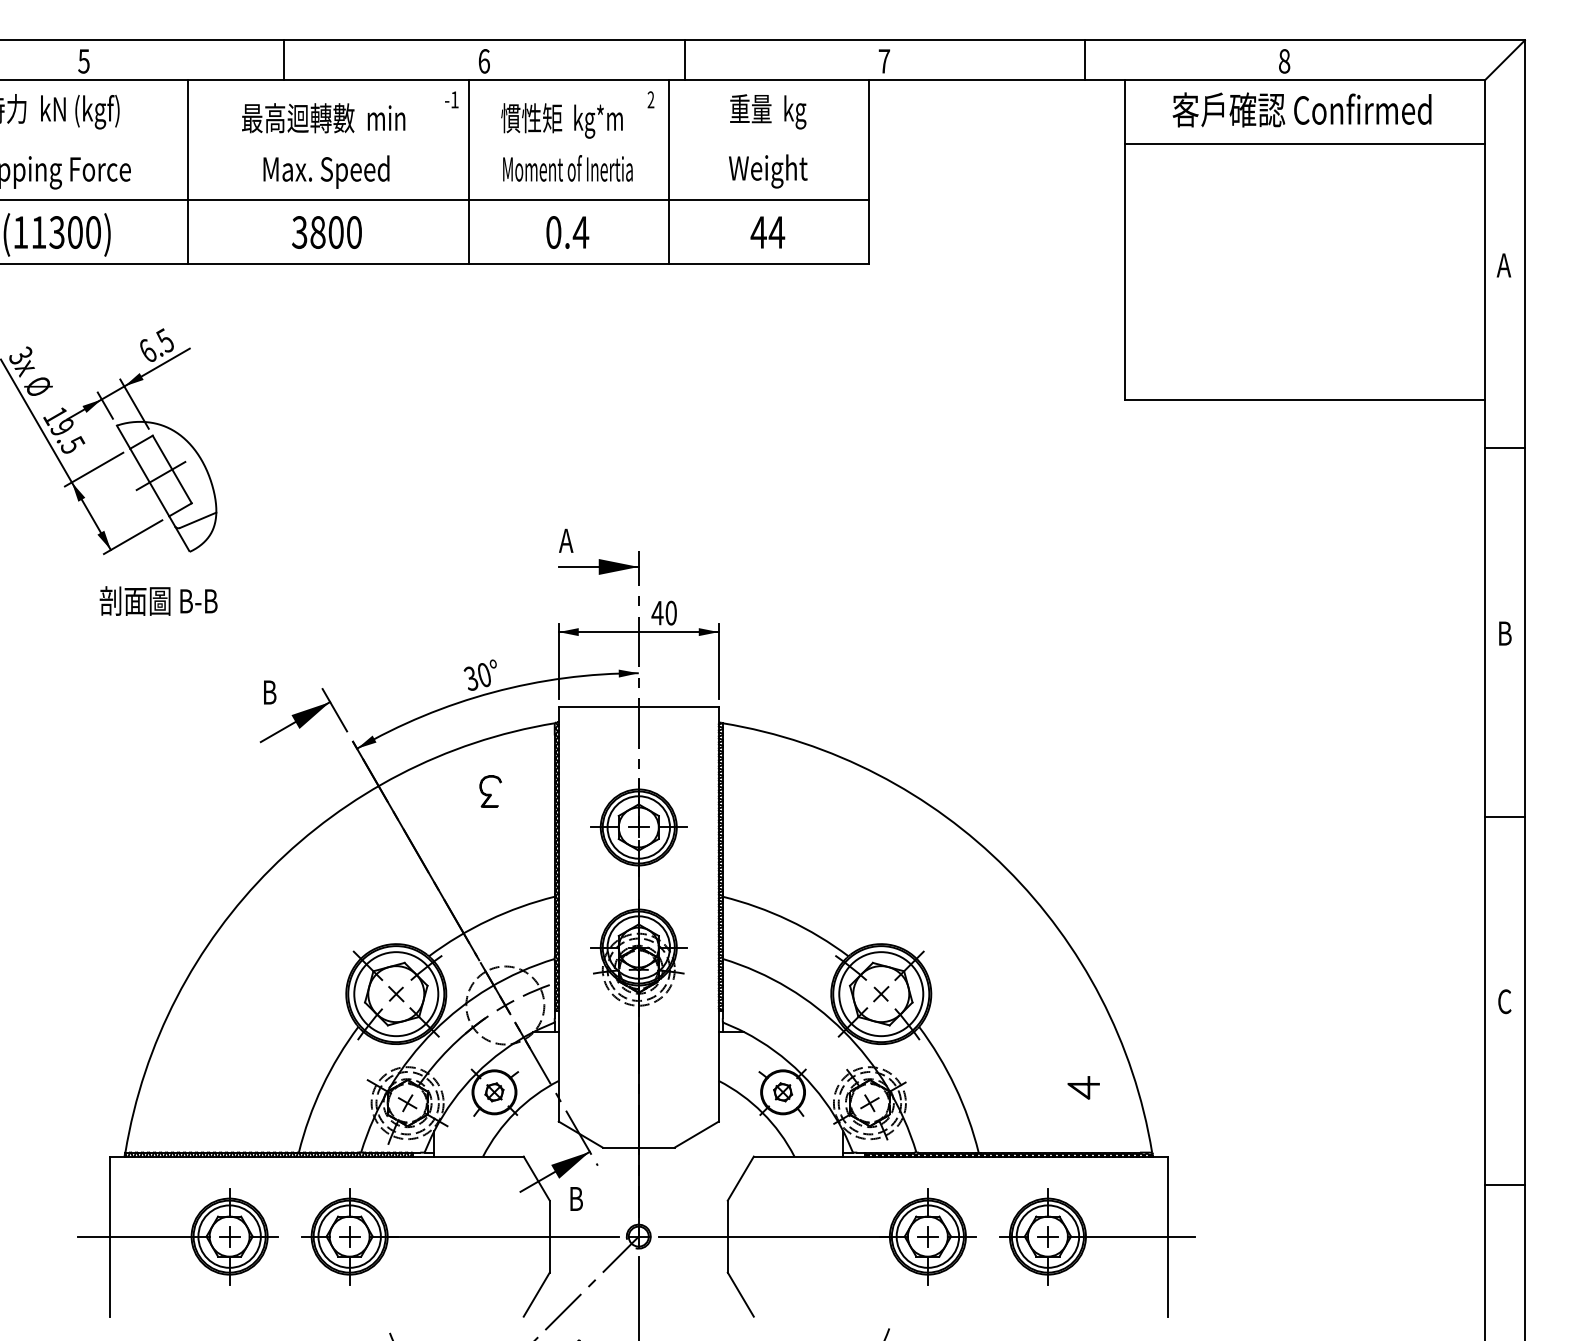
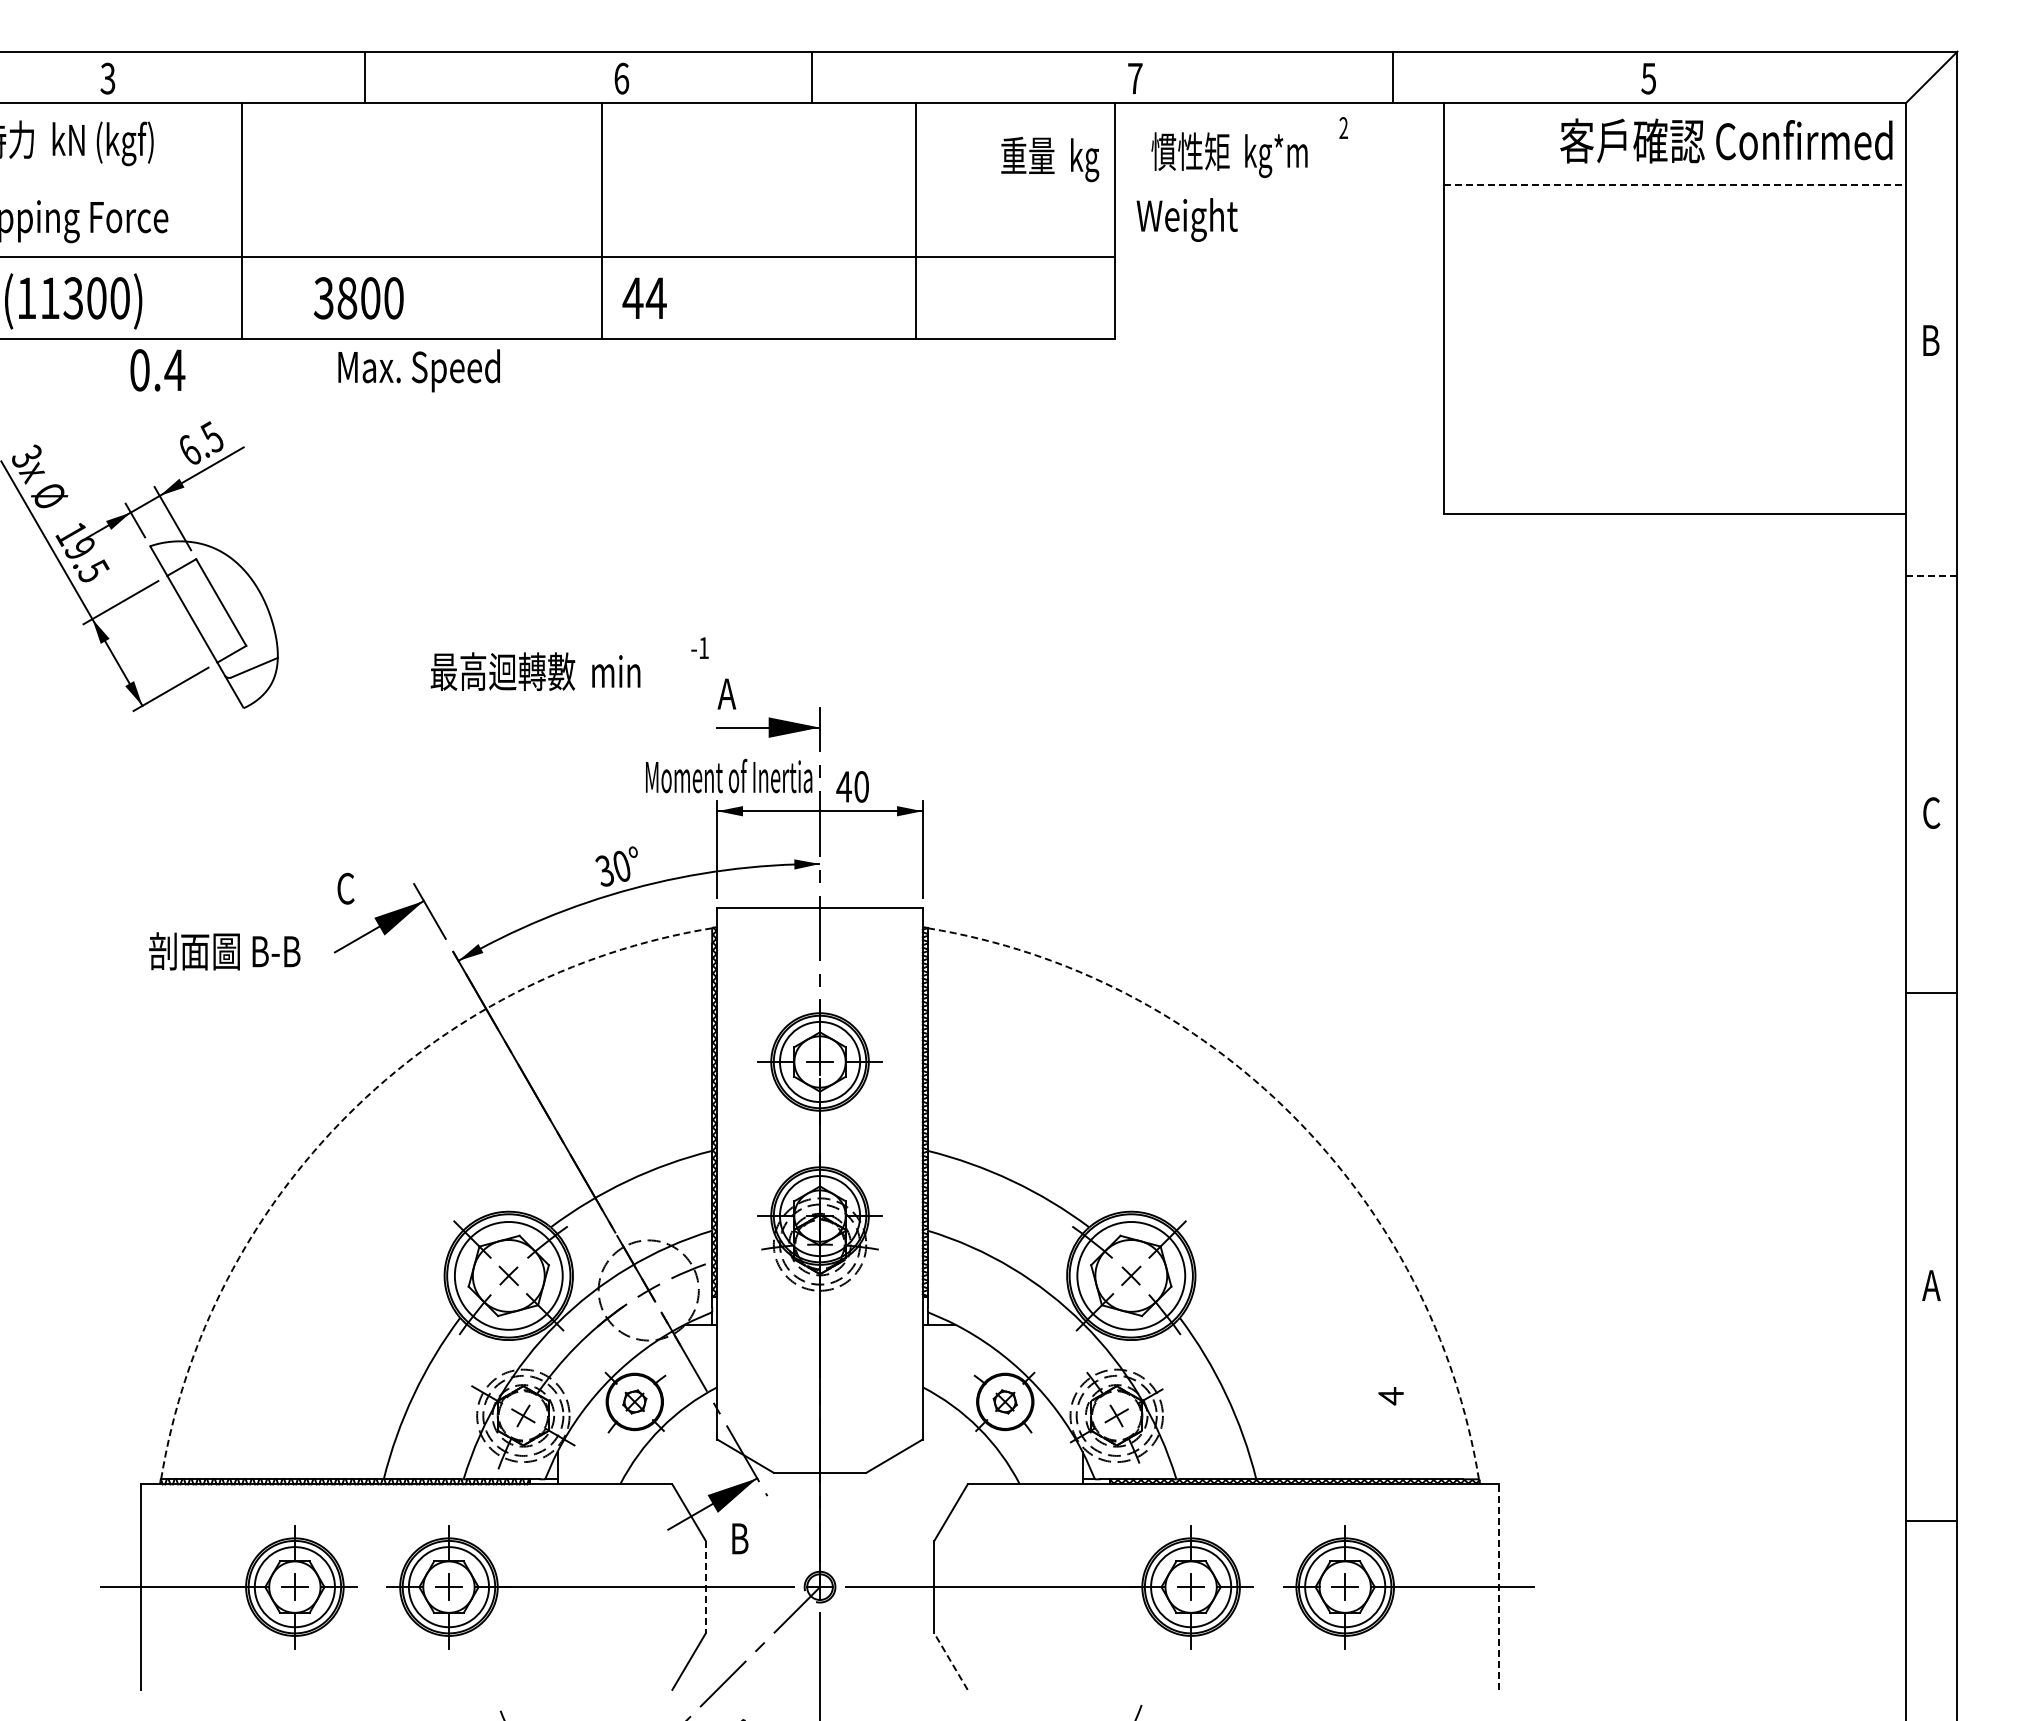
text: (84, 60) -> (108, 77), 5 -> 3
line: (684, 60) -> (811, 77), moved
text: (1284, 61) -> (1648, 78), 8 -> 5
text: (1302, 109) -> (1726, 140), moved
text: (350, 111) -> (569, 663), moved
text: (768, 111) -> (1050, 159), moved
text: (577, 115) -> (1249, 147), moved
line: (1305, 144) -> (1675, 185), solid -> dashed
text: (568, 167) -> (729, 775), moved
text: (325, 171) -> (418, 370), moved
text: (767, 171) -> (1186, 219), moved
line: (668, 172) -> (916, 221), moved
text: (767, 231) -> (644, 297), moved
text: (326, 232) -> (358, 298), moved
text: (567, 232) -> (157, 370), moved
text: (1503, 265) -> (1930, 340), A -> B
line: (1504, 448) -> (1931, 575), solid -> dashed
line: (160, 475) -> (206, 610), removed
text: (158, 601) -> (224, 951), moved
text: (1504, 633) -> (1931, 812), B -> C
text: (269, 692) -> (345, 888), B -> C
part: (490, 791) -> (629, 1015), removed
line: (1504, 816) -> (1931, 993), moved
arc: (270, 869) -> (347, 1115), solid -> dashed
arc: (1006, 869) -> (1292, 1115), solid -> dashed
text: (1504, 1001) -> (1931, 1285), C -> A
part: (1083, 1088) -> (1390, 1396), size x0.6
line: (549, 1236) -> (705, 1587), solid -> dashed
line: (1168, 1236) -> (1499, 1587), solid -> dashed
line: (741, 1294) -> (951, 1661), solid -> dashed

